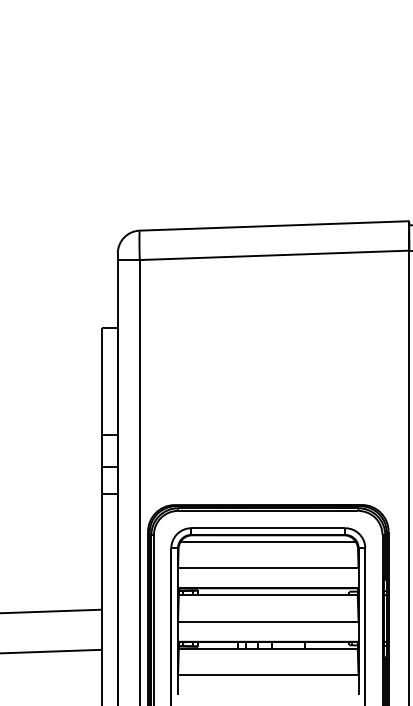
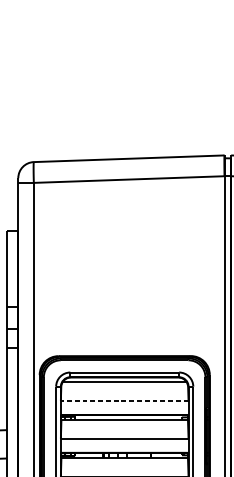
line: (267, 568) -> (124, 400), solid -> dashed

